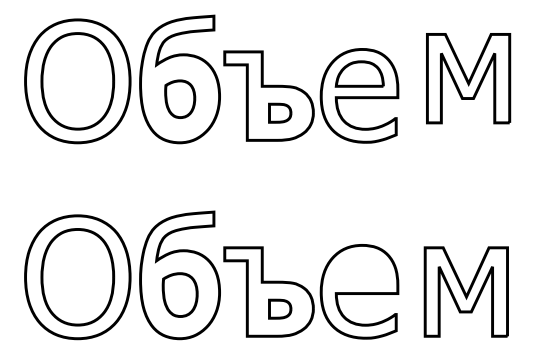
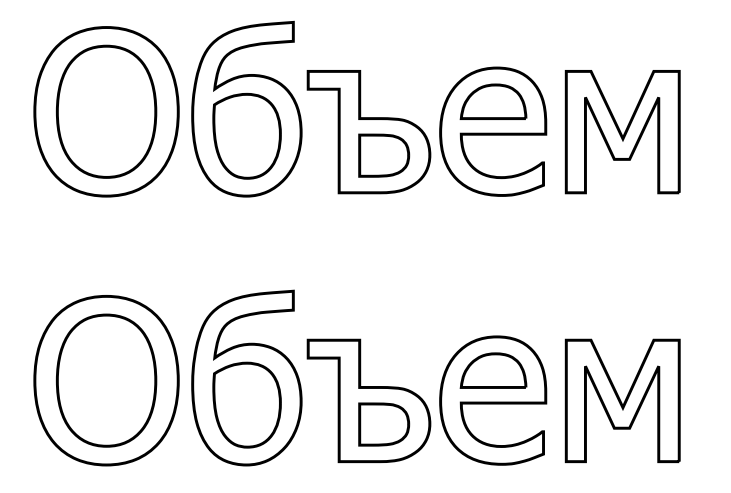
part: (468, 78) -> (622, 132), moved
part: (179, 99) -> (246, 136), size x1.67
part: (280, 113) -> (384, 155), size x1.67
part: (359, 269) -> (493, 370), added
part: (466, 291) -> (622, 400), moved
part: (179, 294) -> (246, 404), size x1.43
part: (280, 309) -> (384, 424), size x1.67

